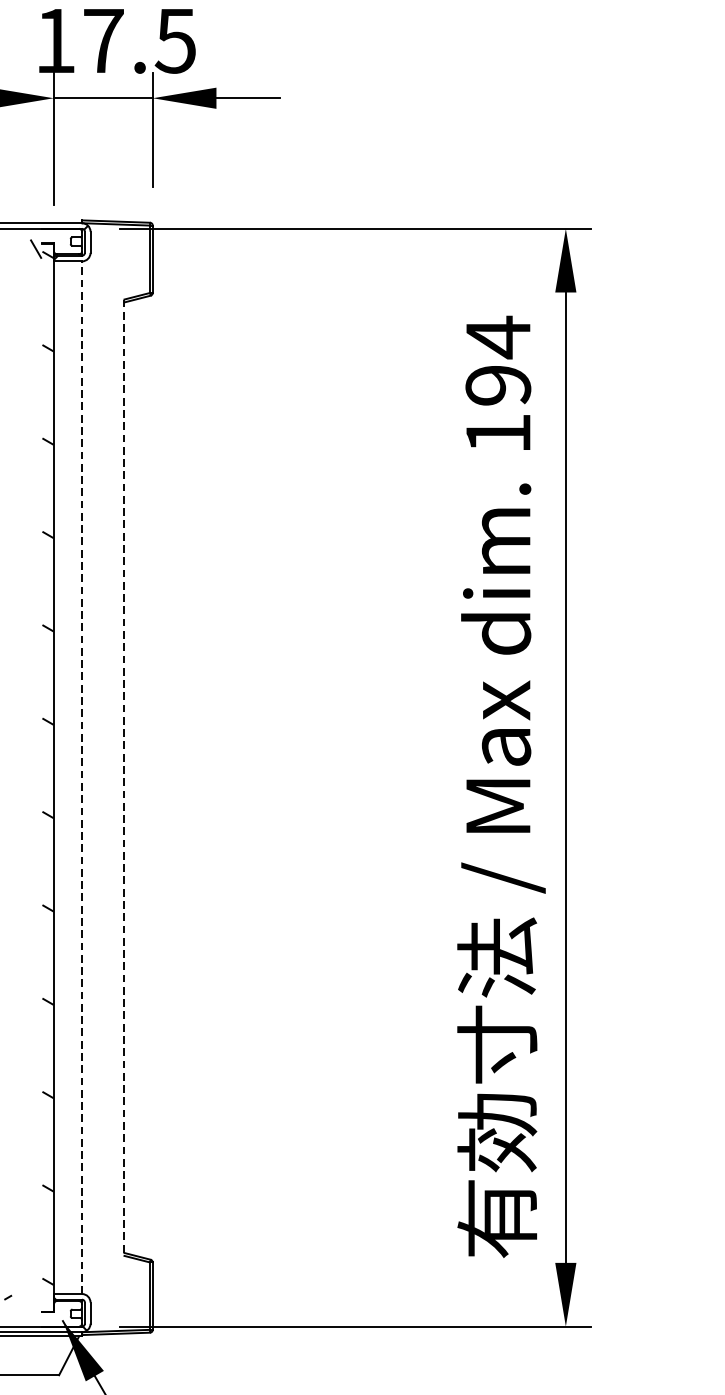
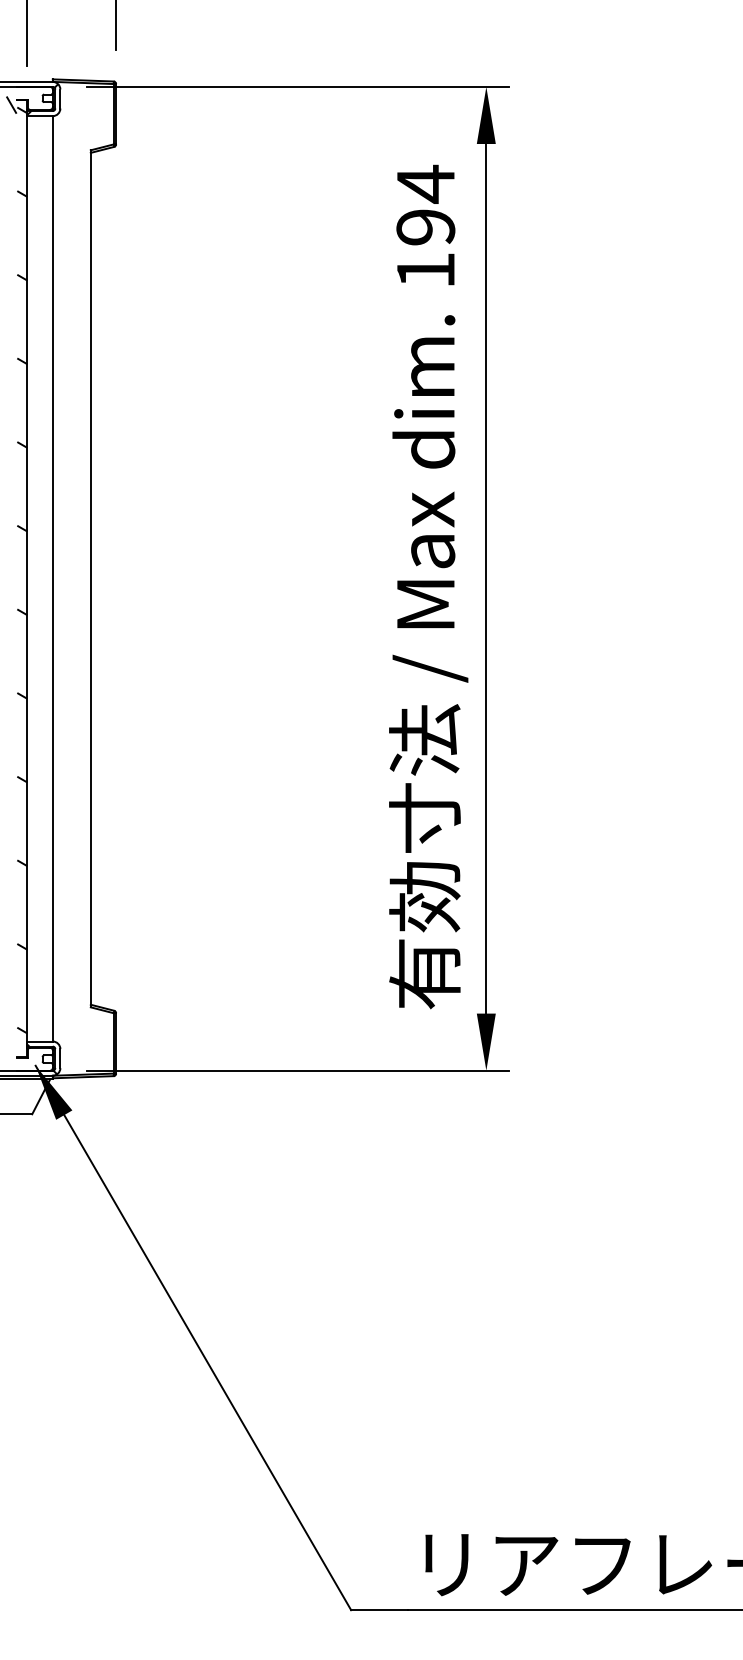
line: (81, 777) -> (52, 578), dashed -> solid
line: (124, 777) -> (90, 578), dashed -> solid

